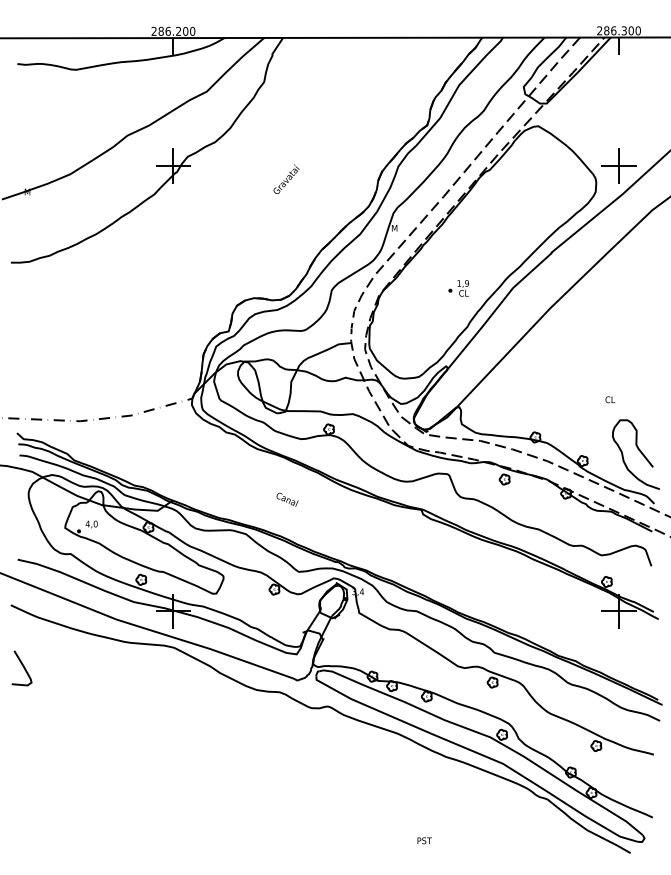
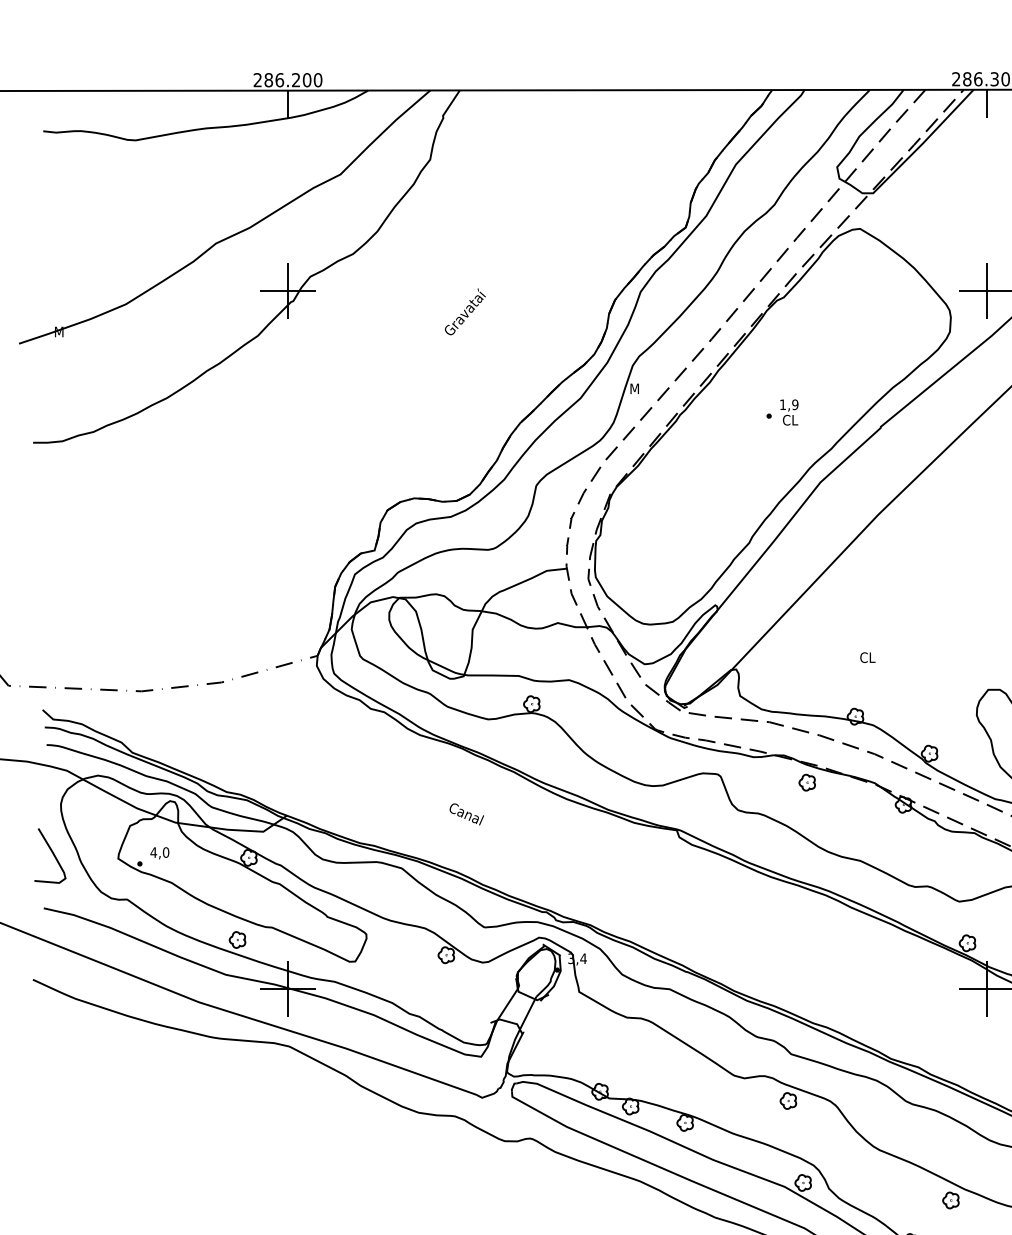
part: (458, 288) -> (781, 412), moved
text: (610, 399) -> (868, 657), moved
curve: (23, 668) -> (52, 856), moved

